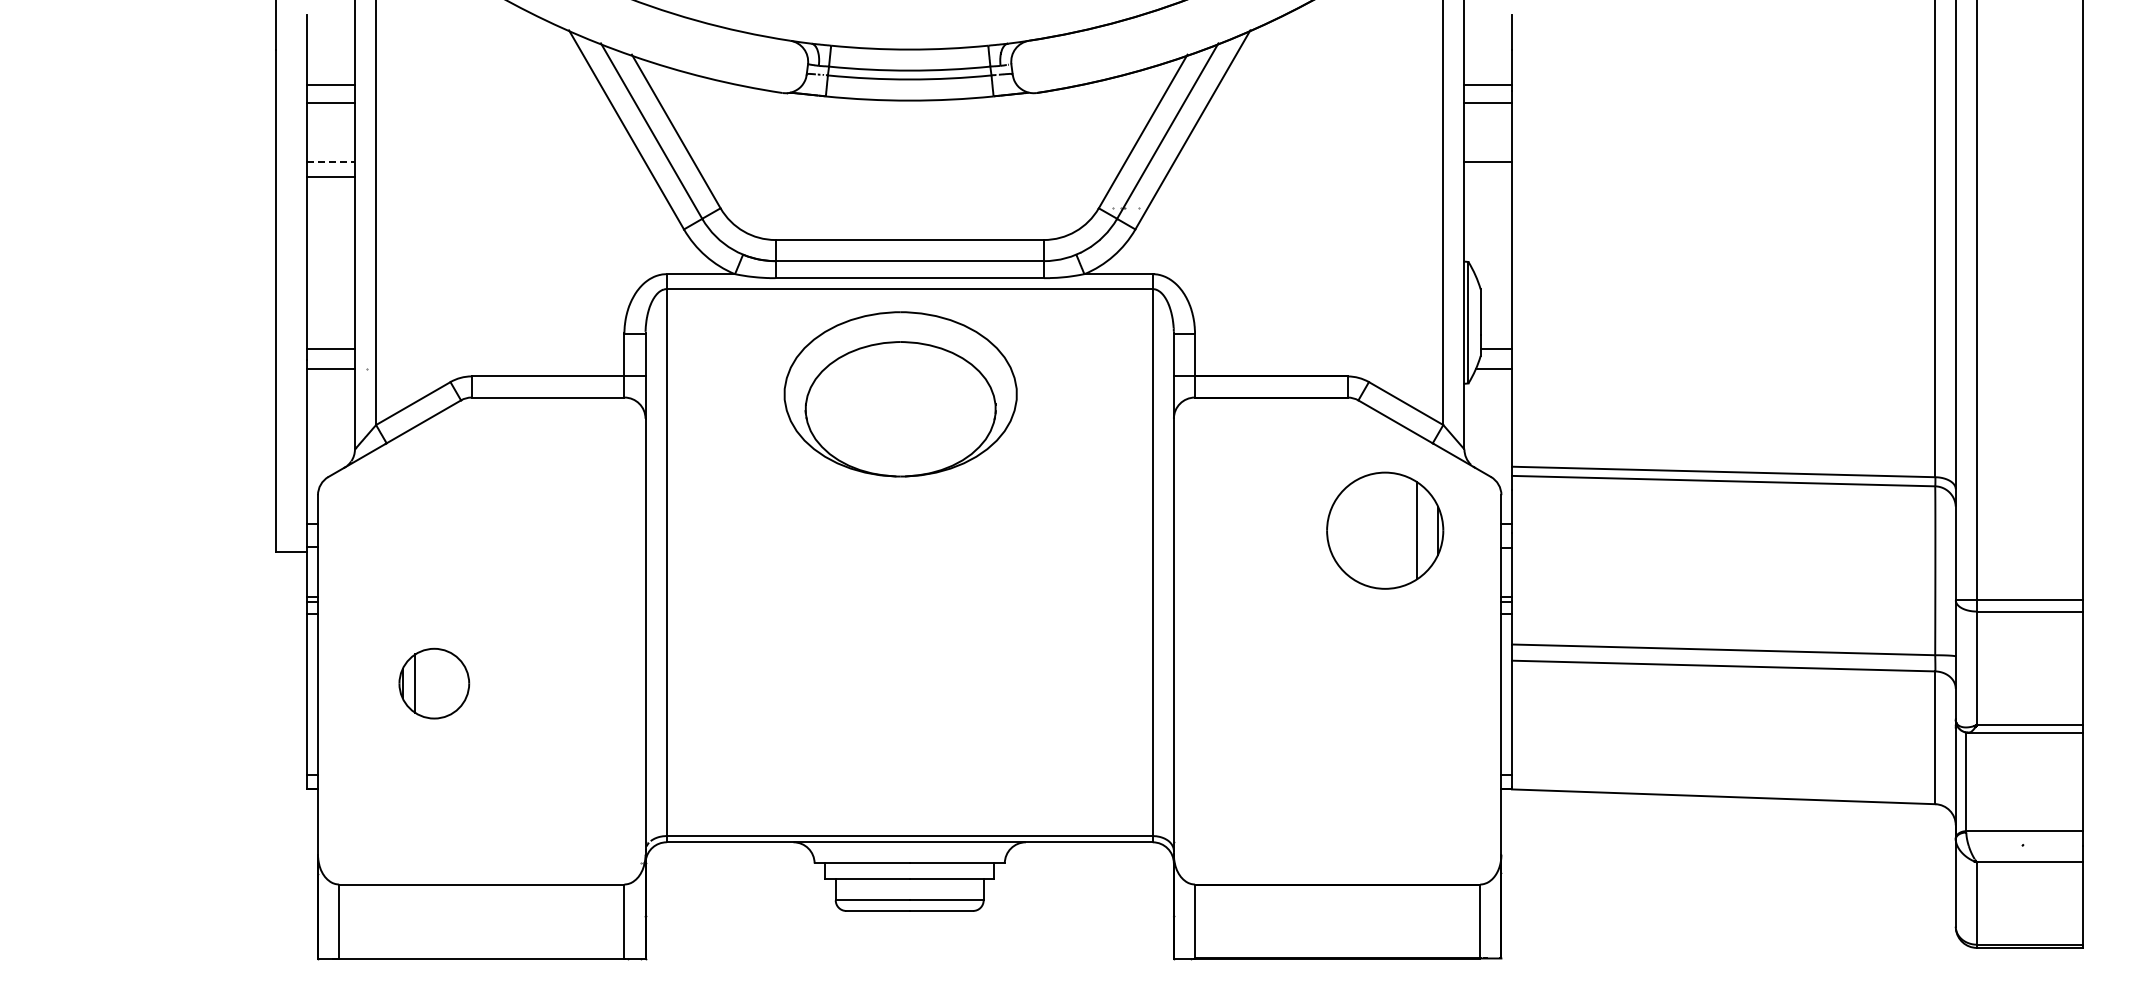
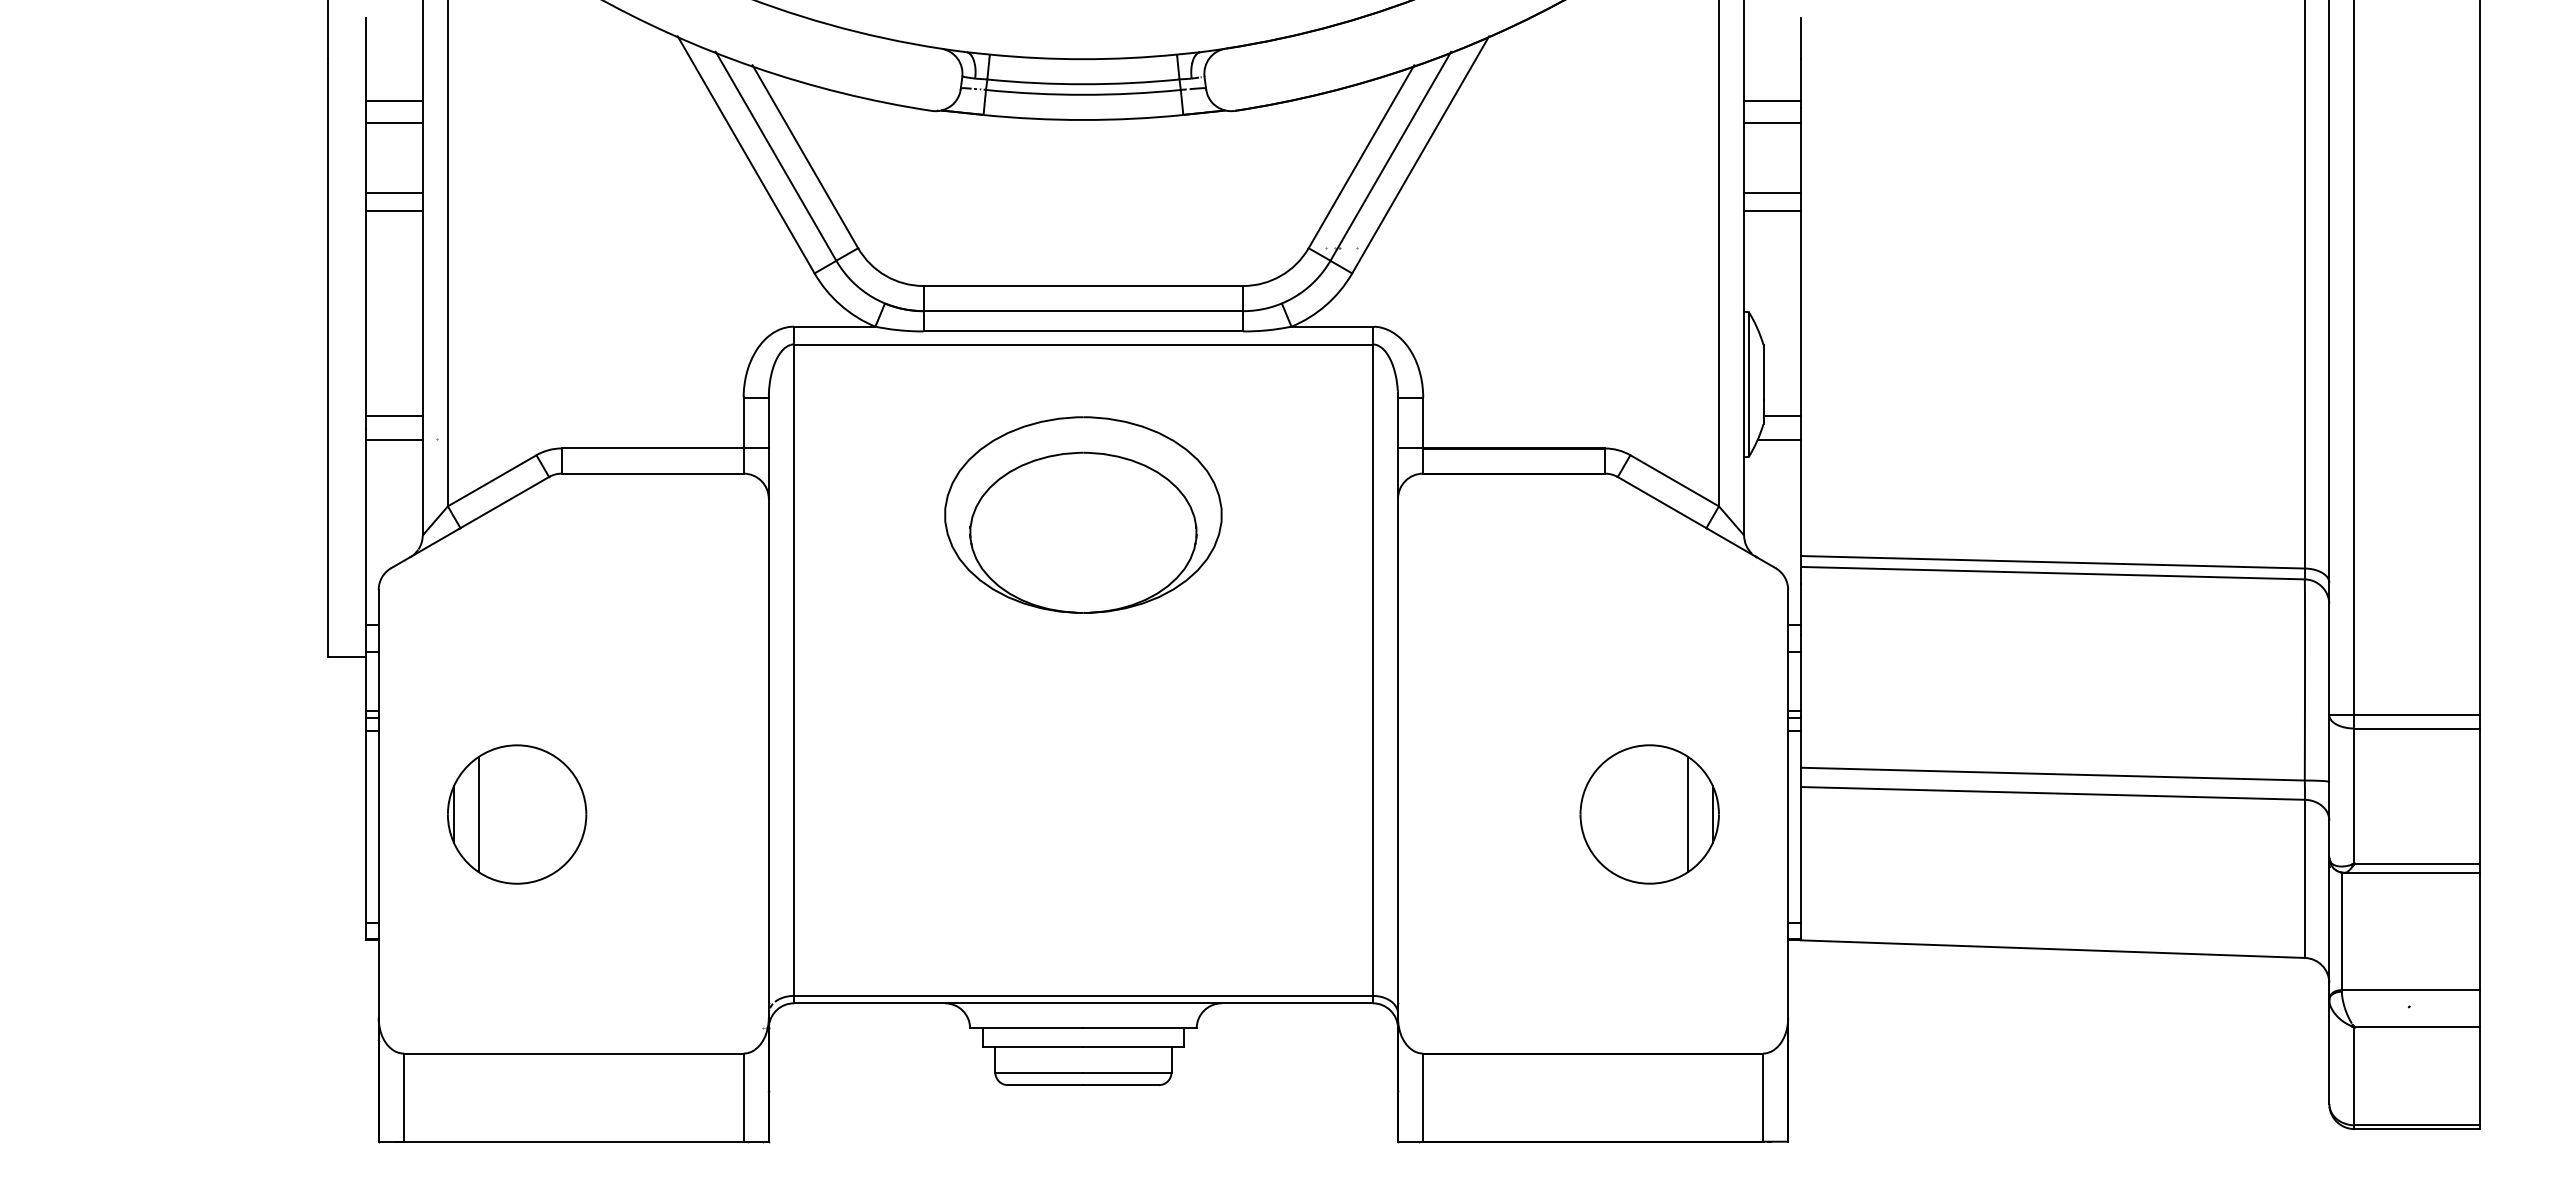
line: (331, 162) -> (394, 193), dashed -> solid
line: (1488, 177) -> (1772, 211), added
part: (900, 394) -> (1083, 515), moved
part: (1385, 530) -> (1650, 814), moved
part: (434, 683) -> (517, 814), size x1.67

